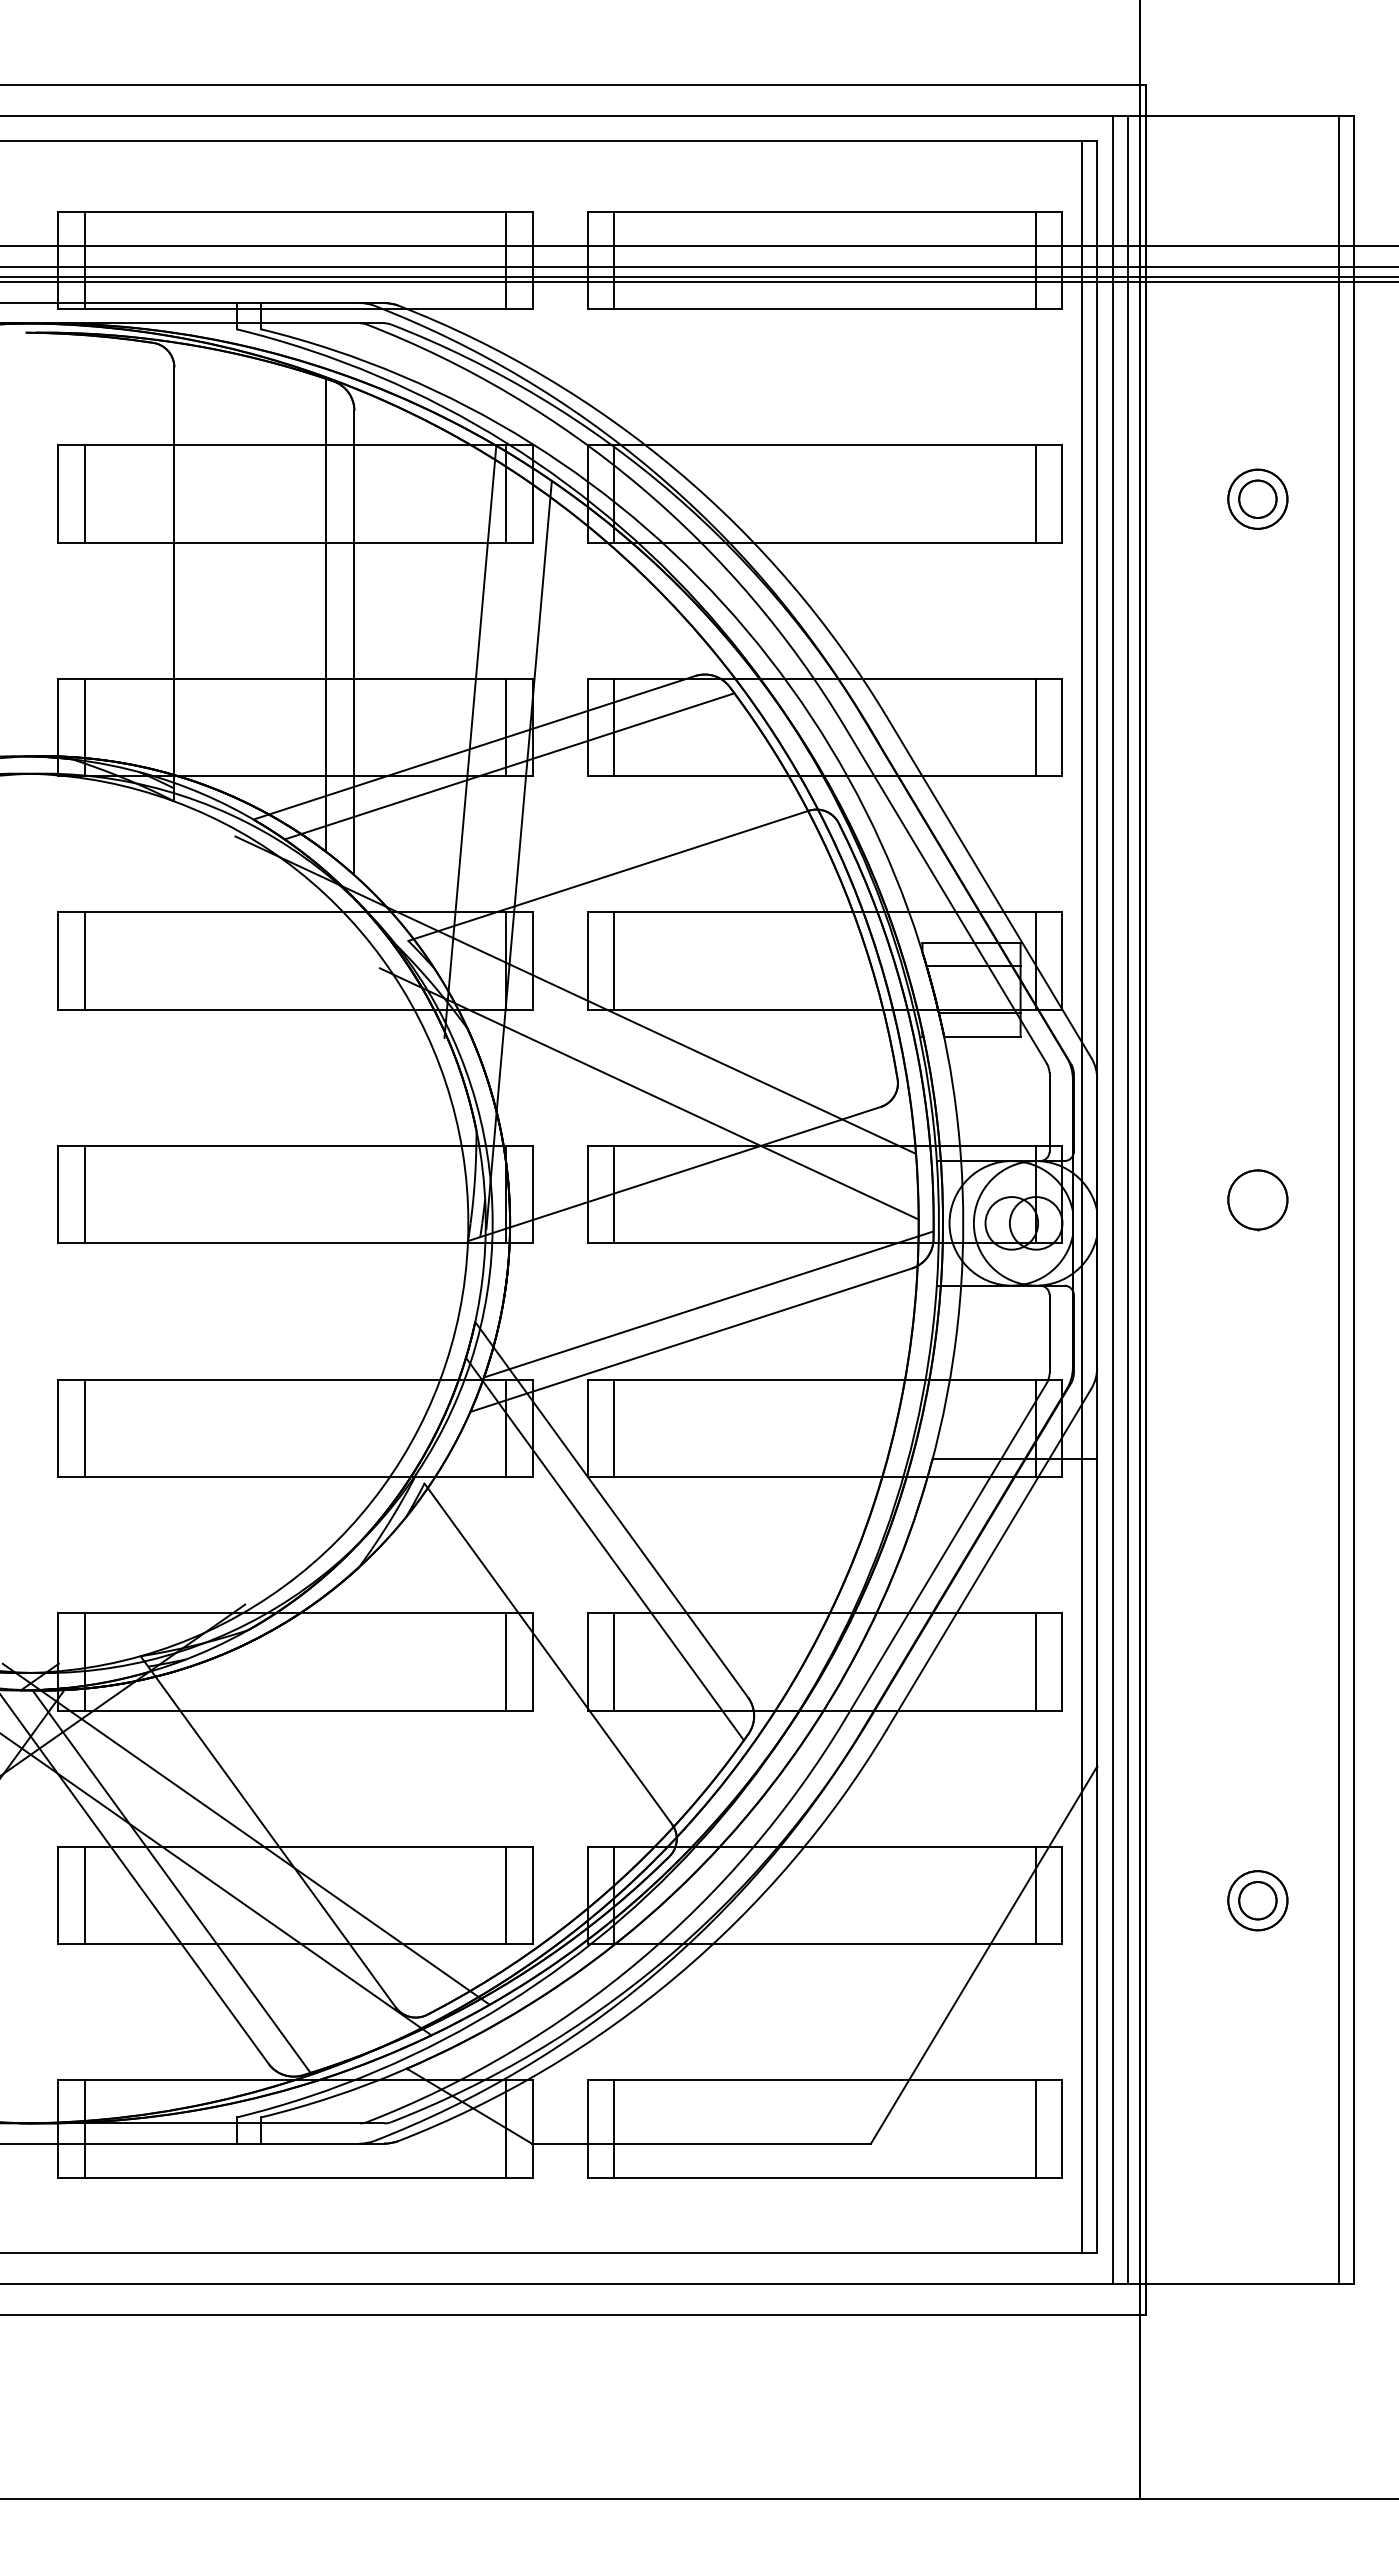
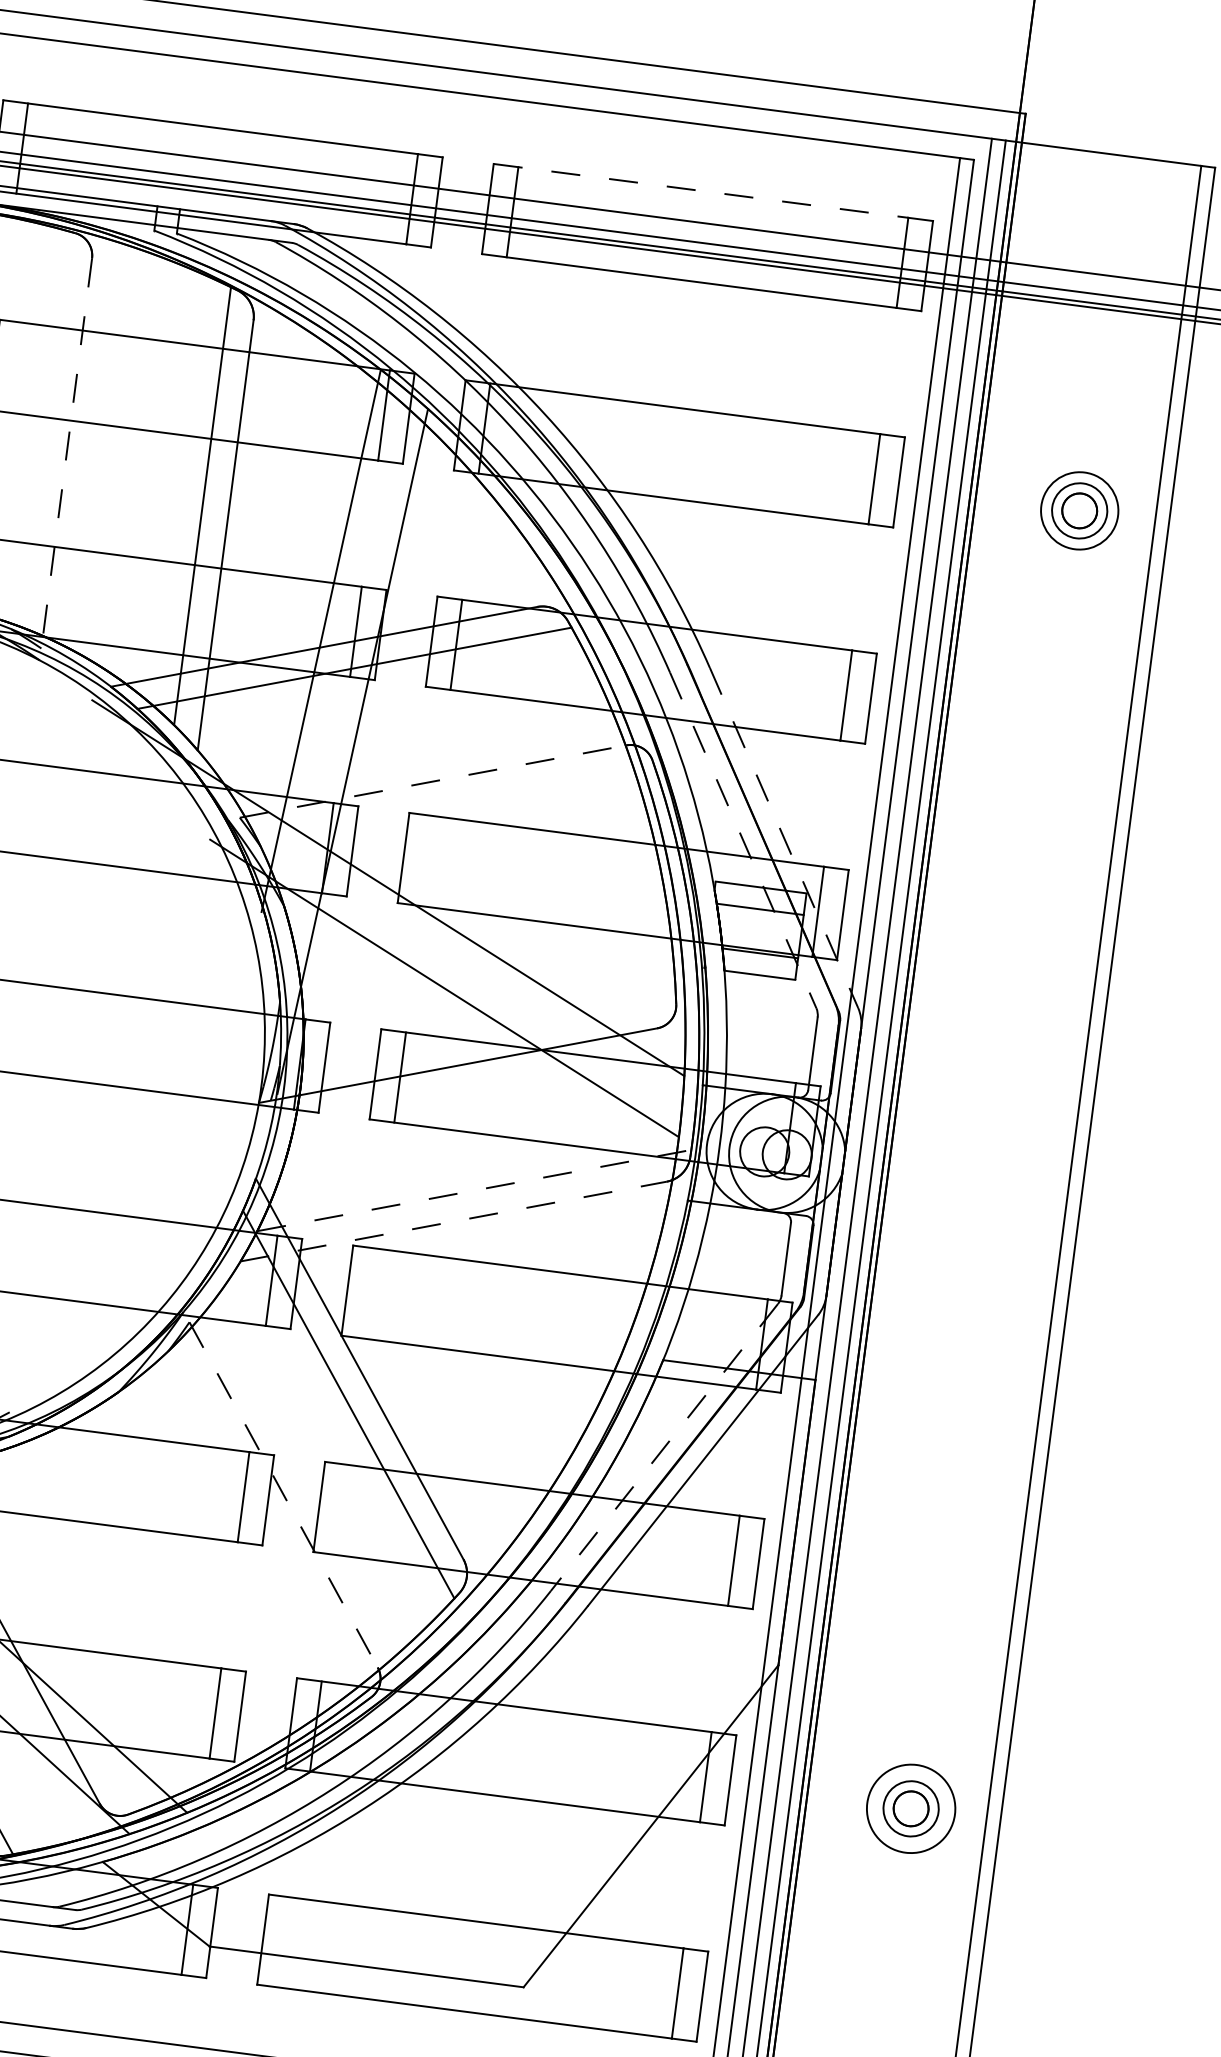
line: (811, 211) -> (700, 190), solid -> dashed
circle: (1257, 498) -> (1079, 510), size x1.4
line: (174, 584) -> (66, 459), solid -> dashed
line: (608, 875) -> (433, 781), solid -> dashed
line: (989, 887) -> (784, 838), solid -> dashed
line: (946, 895) -> (743, 840), solid -> dashed
line: (614, 960) -> (428, 860), removed
part: (1257, 1200) -> (995, 1160), removed
line: (709, 1304) -> (474, 1190), solid -> dashed
line: (691, 1340) -> (453, 1221), solid -> dashed
line: (614, 1427) -> (372, 1293), removed
line: (946, 1551) -> (664, 1447), solid -> dashed
line: (548, 1653) -> (283, 1494), solid -> dashed
line: (614, 1661) -> (344, 1509), removed
circle: (1257, 1900) -> (910, 1808), size x1.6
line: (614, 2128) -> (287, 1942), removed

